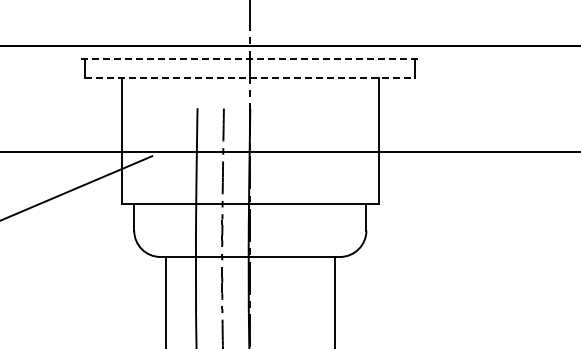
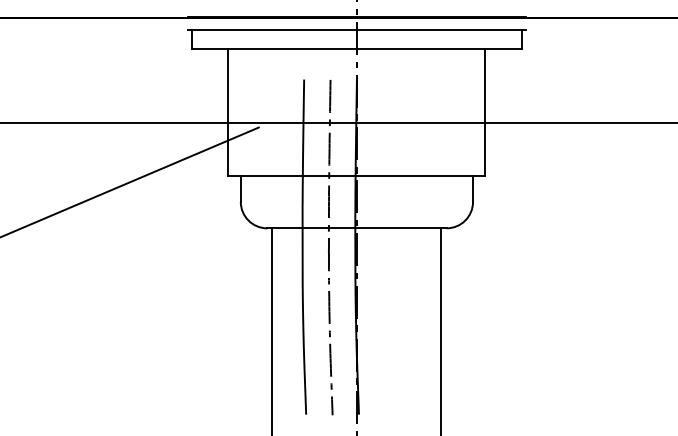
line: (250, 59) -> (357, 30), dashed -> solid
line: (250, 77) -> (357, 48), dashed -> solid

